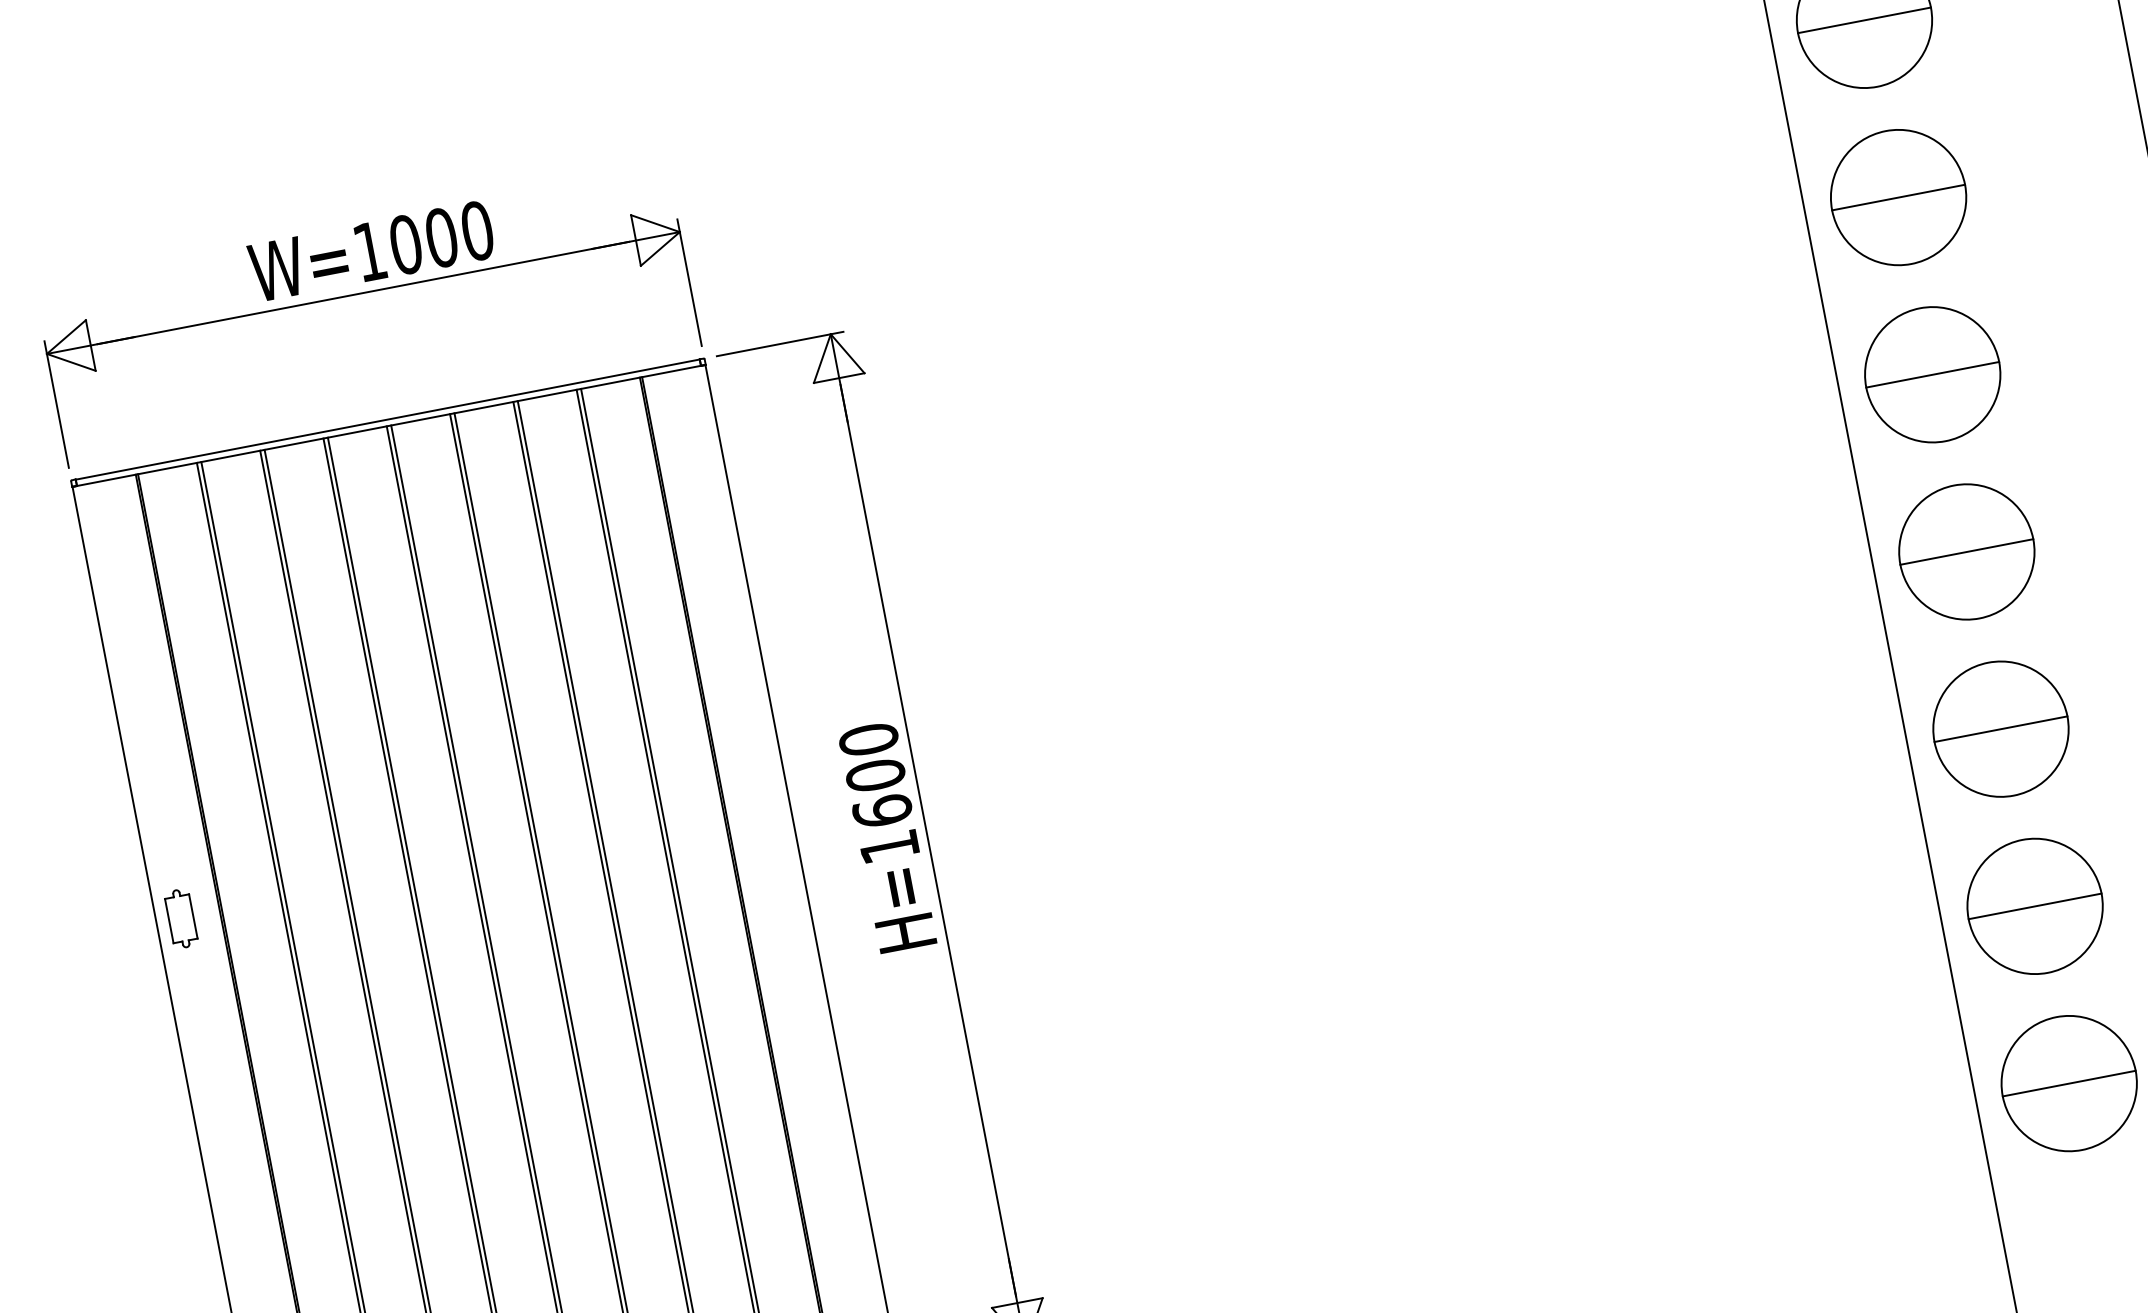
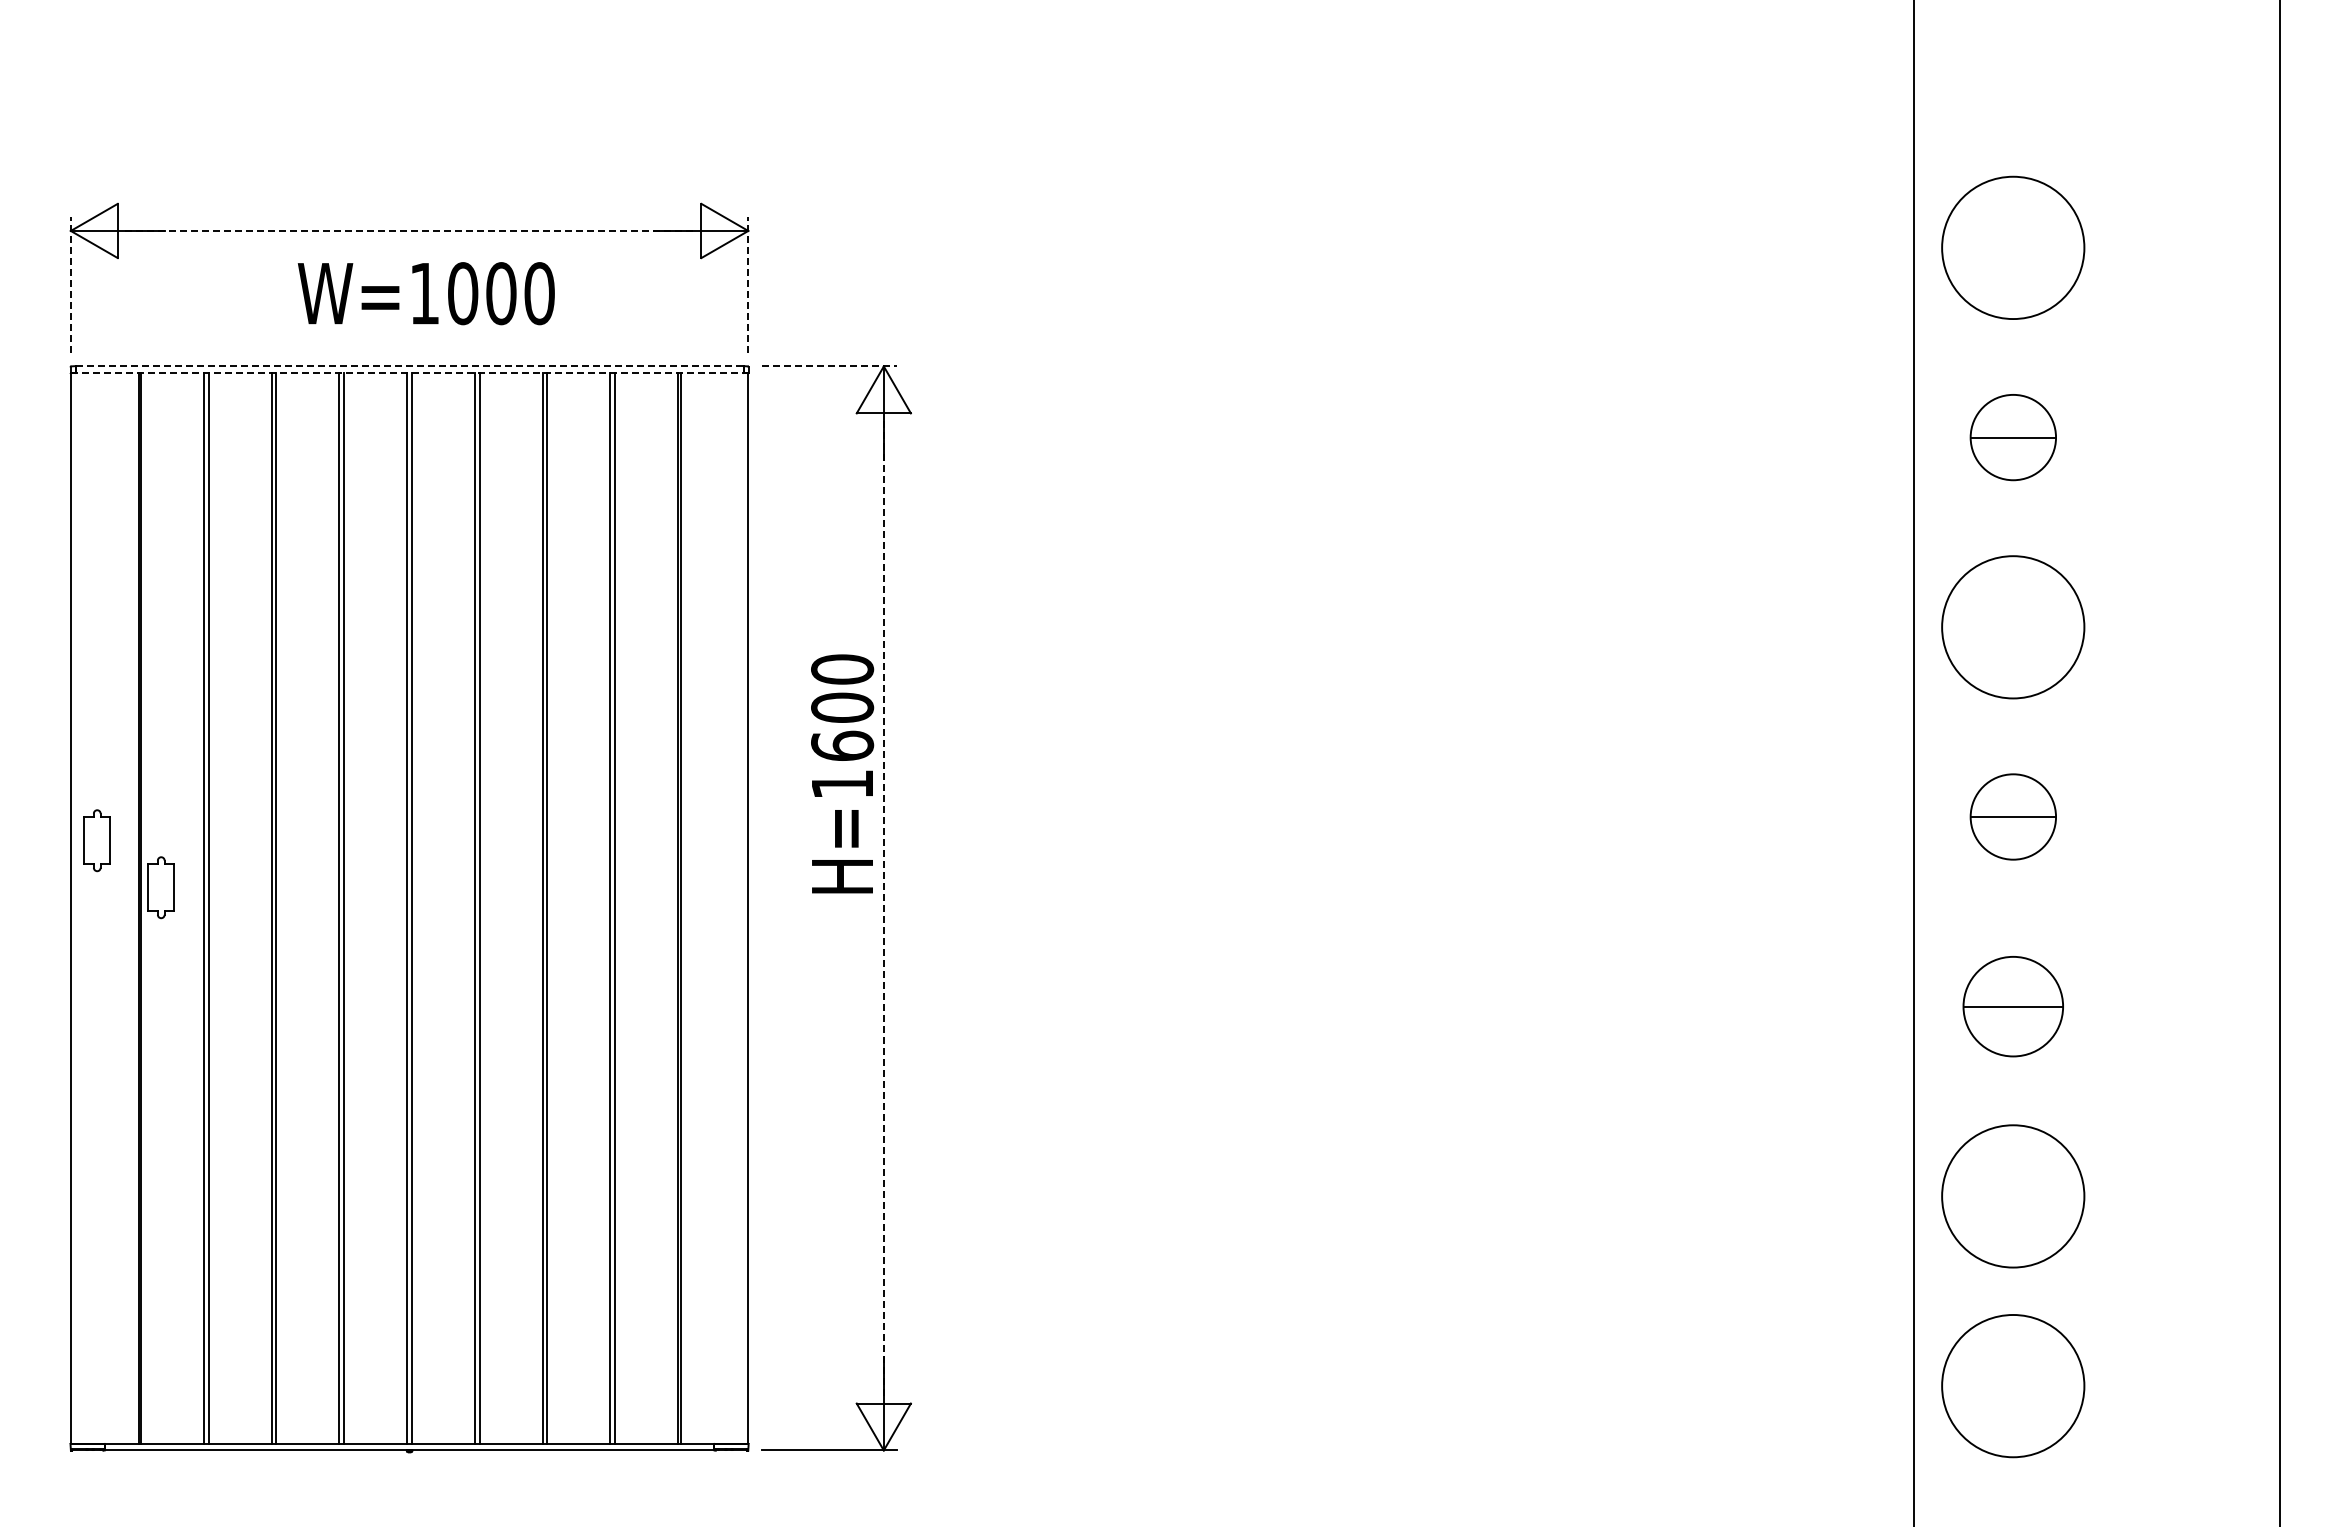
line: (1864, 19) -> (2013, 247), removed
part: (1898, 197) -> (2013, 437), size x0.6
text: (370, 251) -> (425, 293), moved
line: (689, 282) -> (748, 285), solid -> dashed
line: (363, 292) -> (409, 230), solid -> dashed
line: (780, 344) -> (829, 366), solid -> dashed
line: (1933, 374) -> (2013, 627), removed
line: (56, 404) -> (70, 285), solid -> dashed
line: (388, 419) -> (410, 366), solid -> dashed
line: (388, 426) -> (409, 373), solid -> dashed
part: (1967, 551) -> (2013, 816), size x0.6
part: (2001, 728) -> (2013, 1006), size x0.7
text: (887, 836) -> (842, 773), moved
line: (927, 840) -> (883, 908), solid -> dashed
line: (2035, 906) -> (2013, 1196), removed
part: (248, 951) -> (160, 887), added
line: (2069, 1083) -> (2013, 1386), removed

